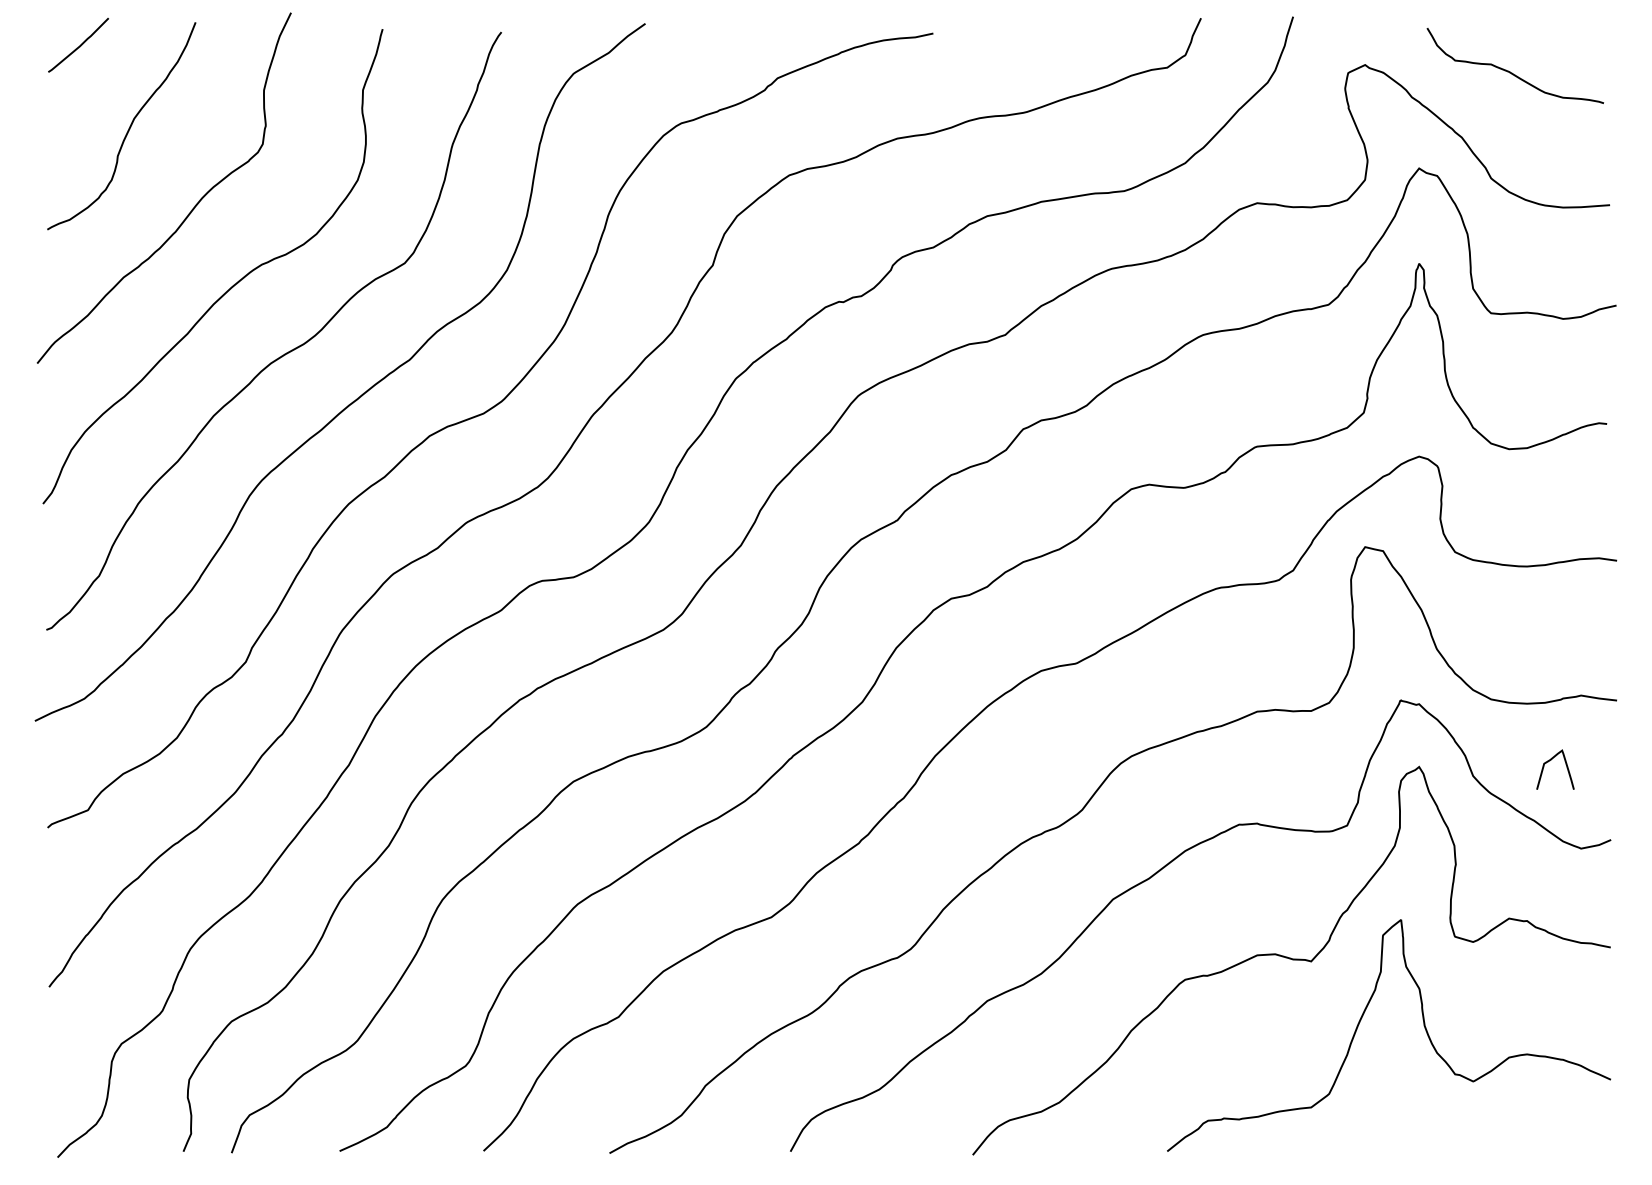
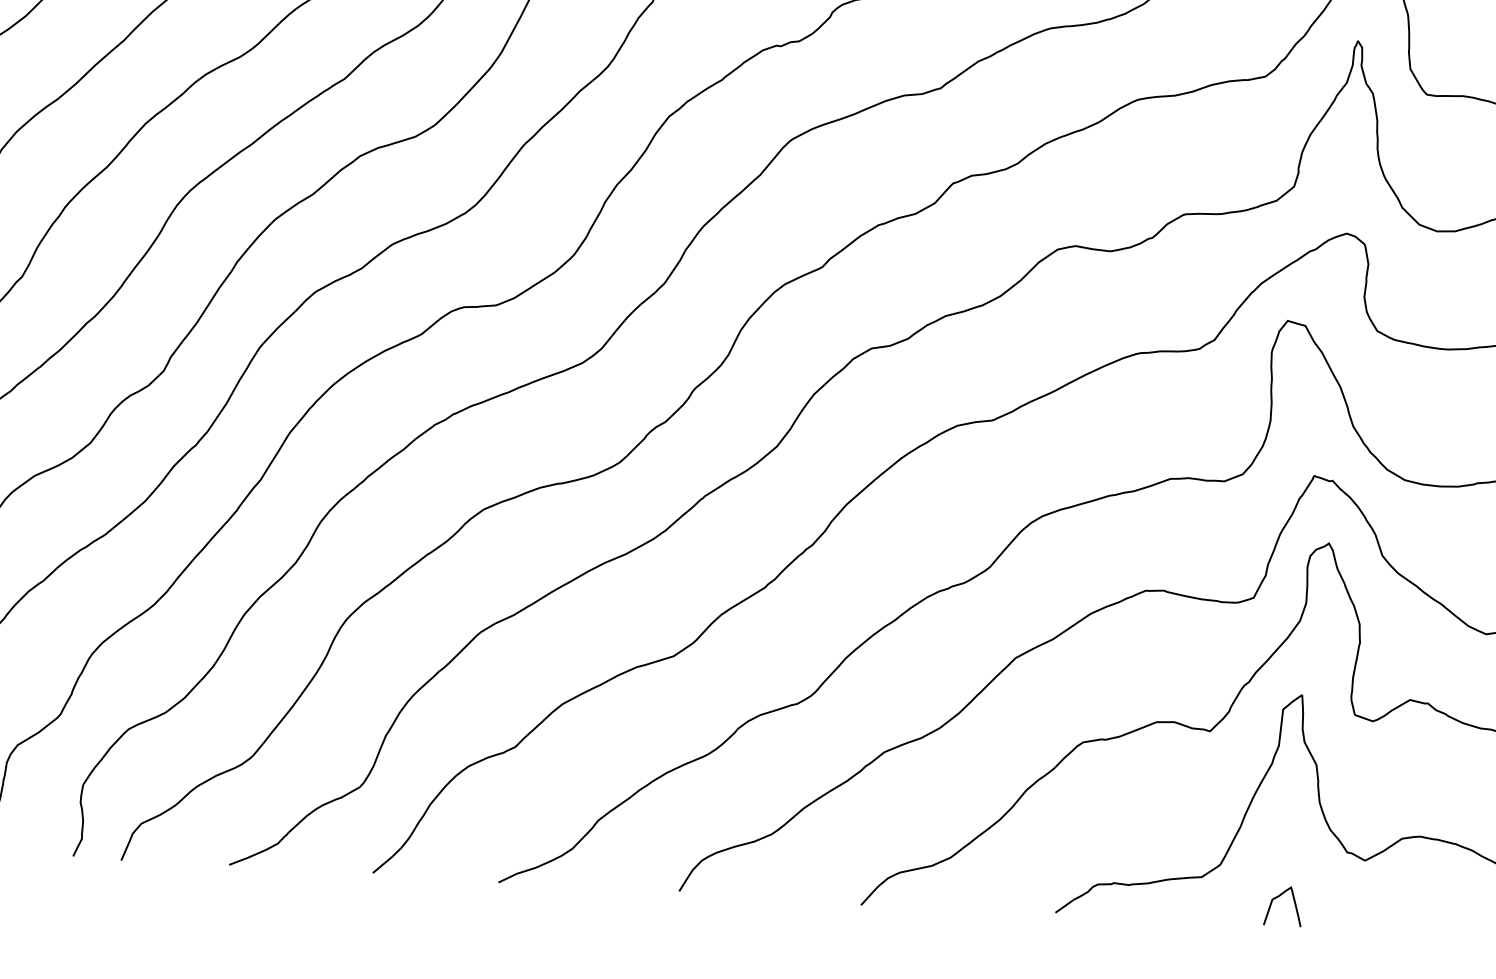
curve: (1551, 760) -> (1279, 896), moved

